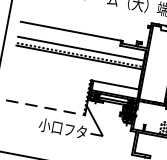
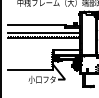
line: (45, 107) -> (30, 69), dashed -> solid

